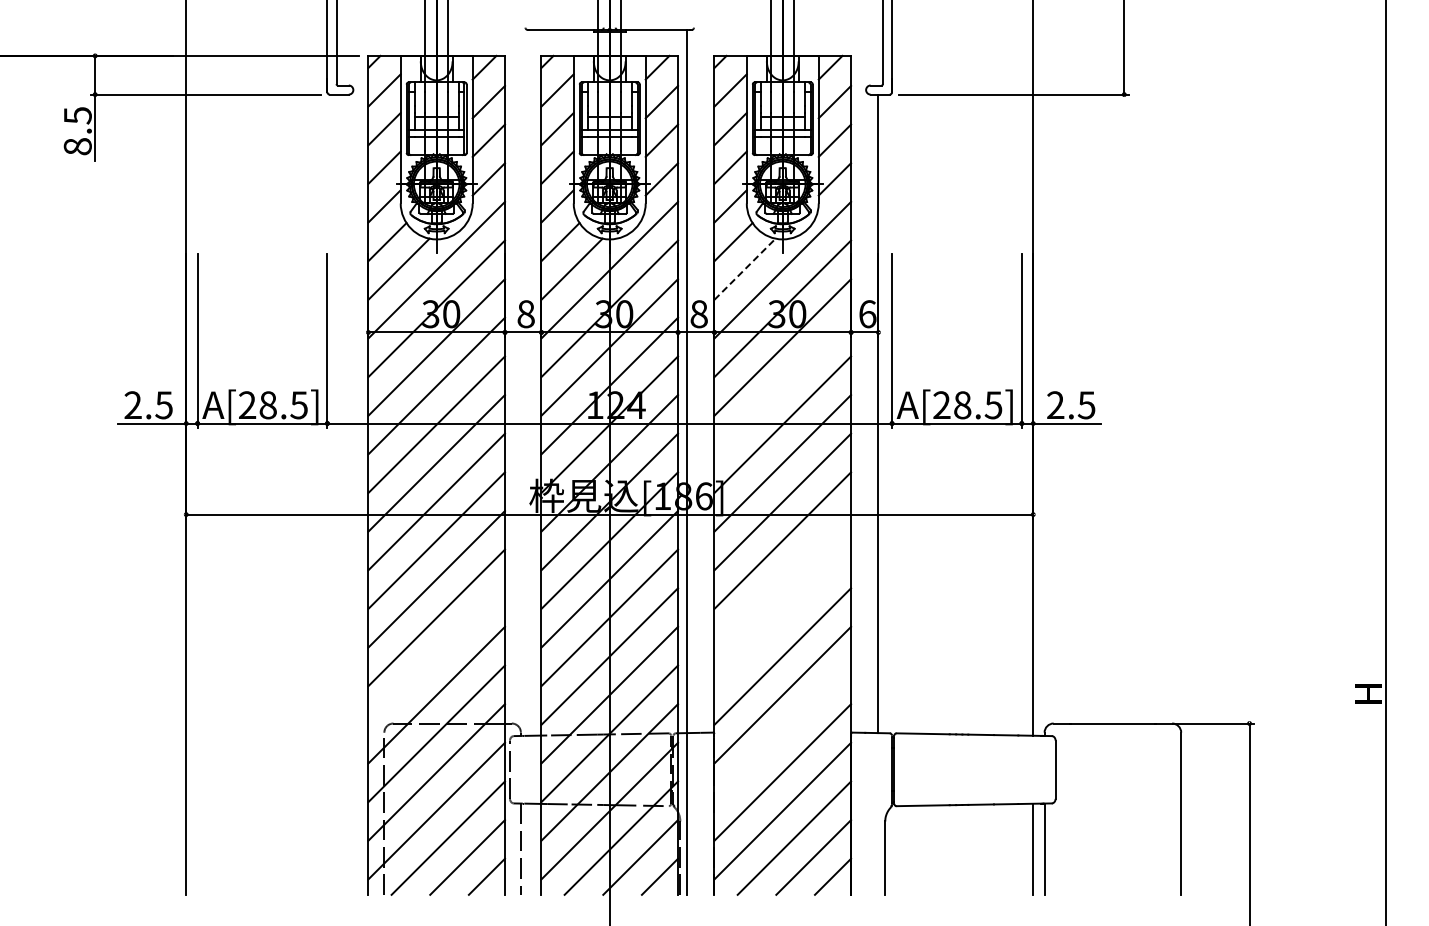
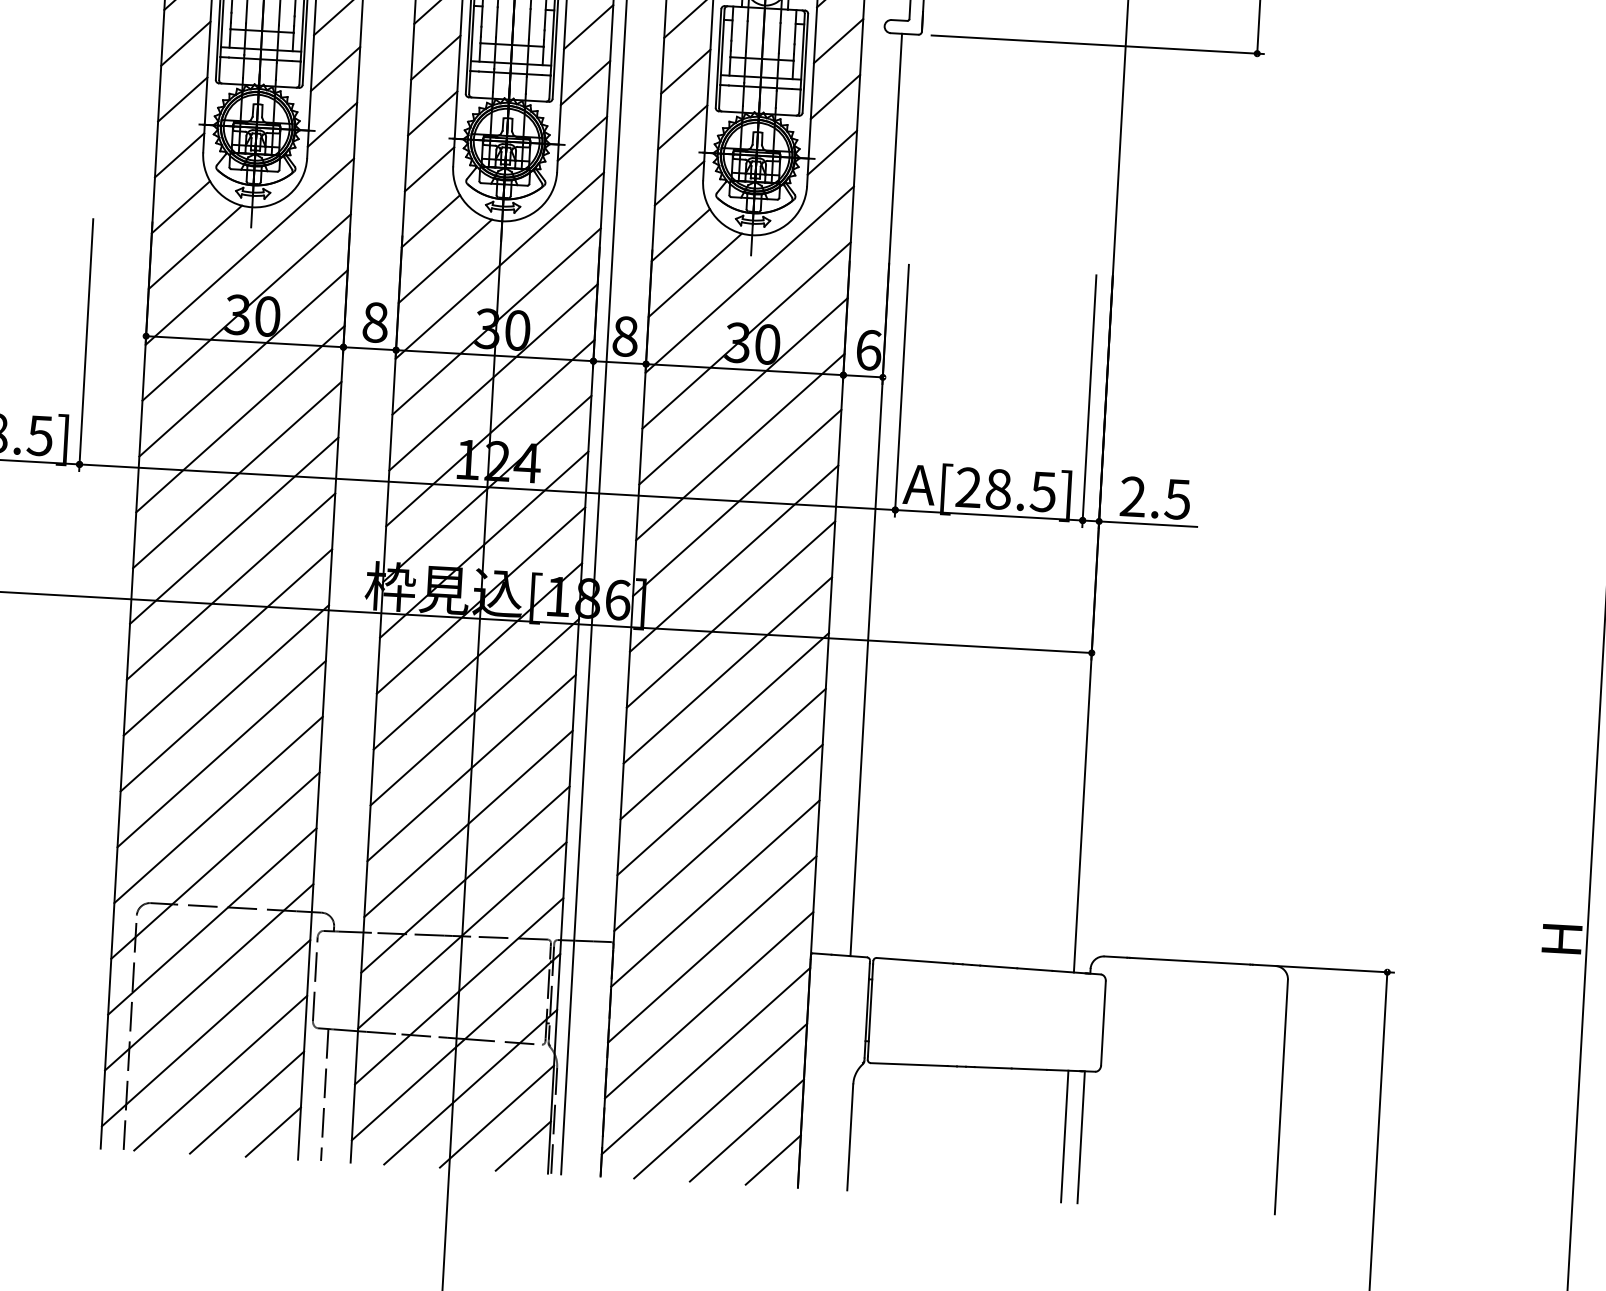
line: (745, 268) -> (696, 274), dashed -> solid
line: (782, 385) -> (740, 446), added
line: (782, 579) -> (724, 726), added
line: (782, 617) -> (721, 781), added
line: (436, 656) -> (218, 809), added
line: (782, 733) -> (711, 948), added

